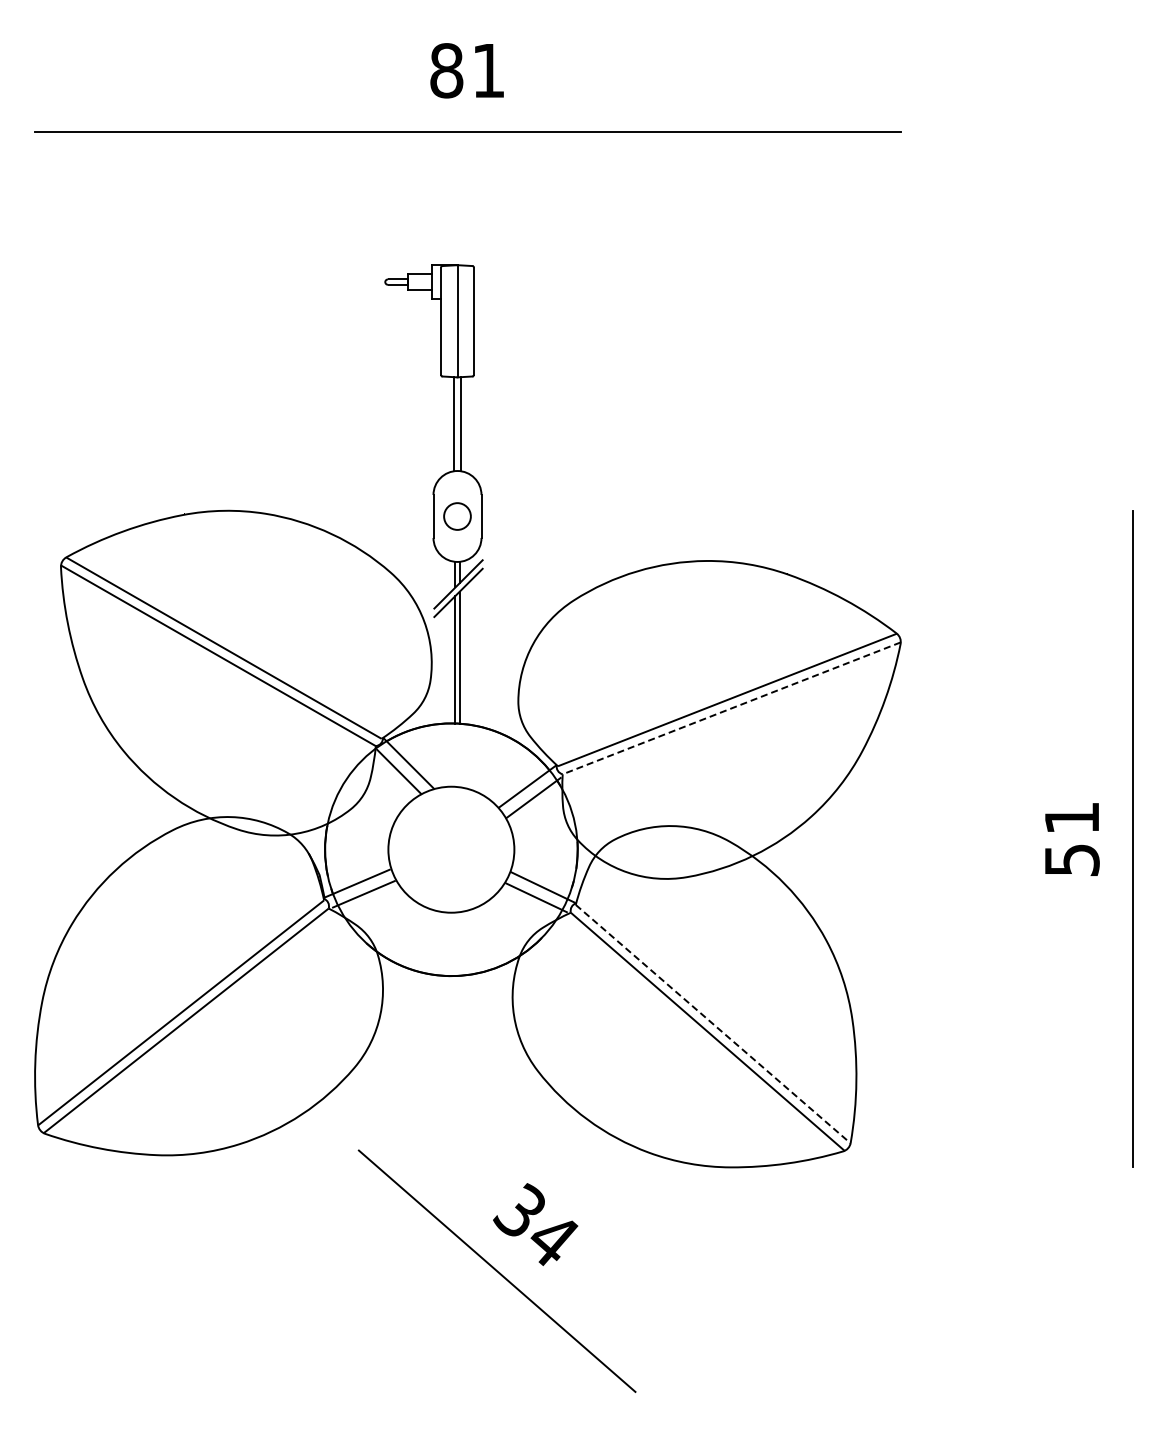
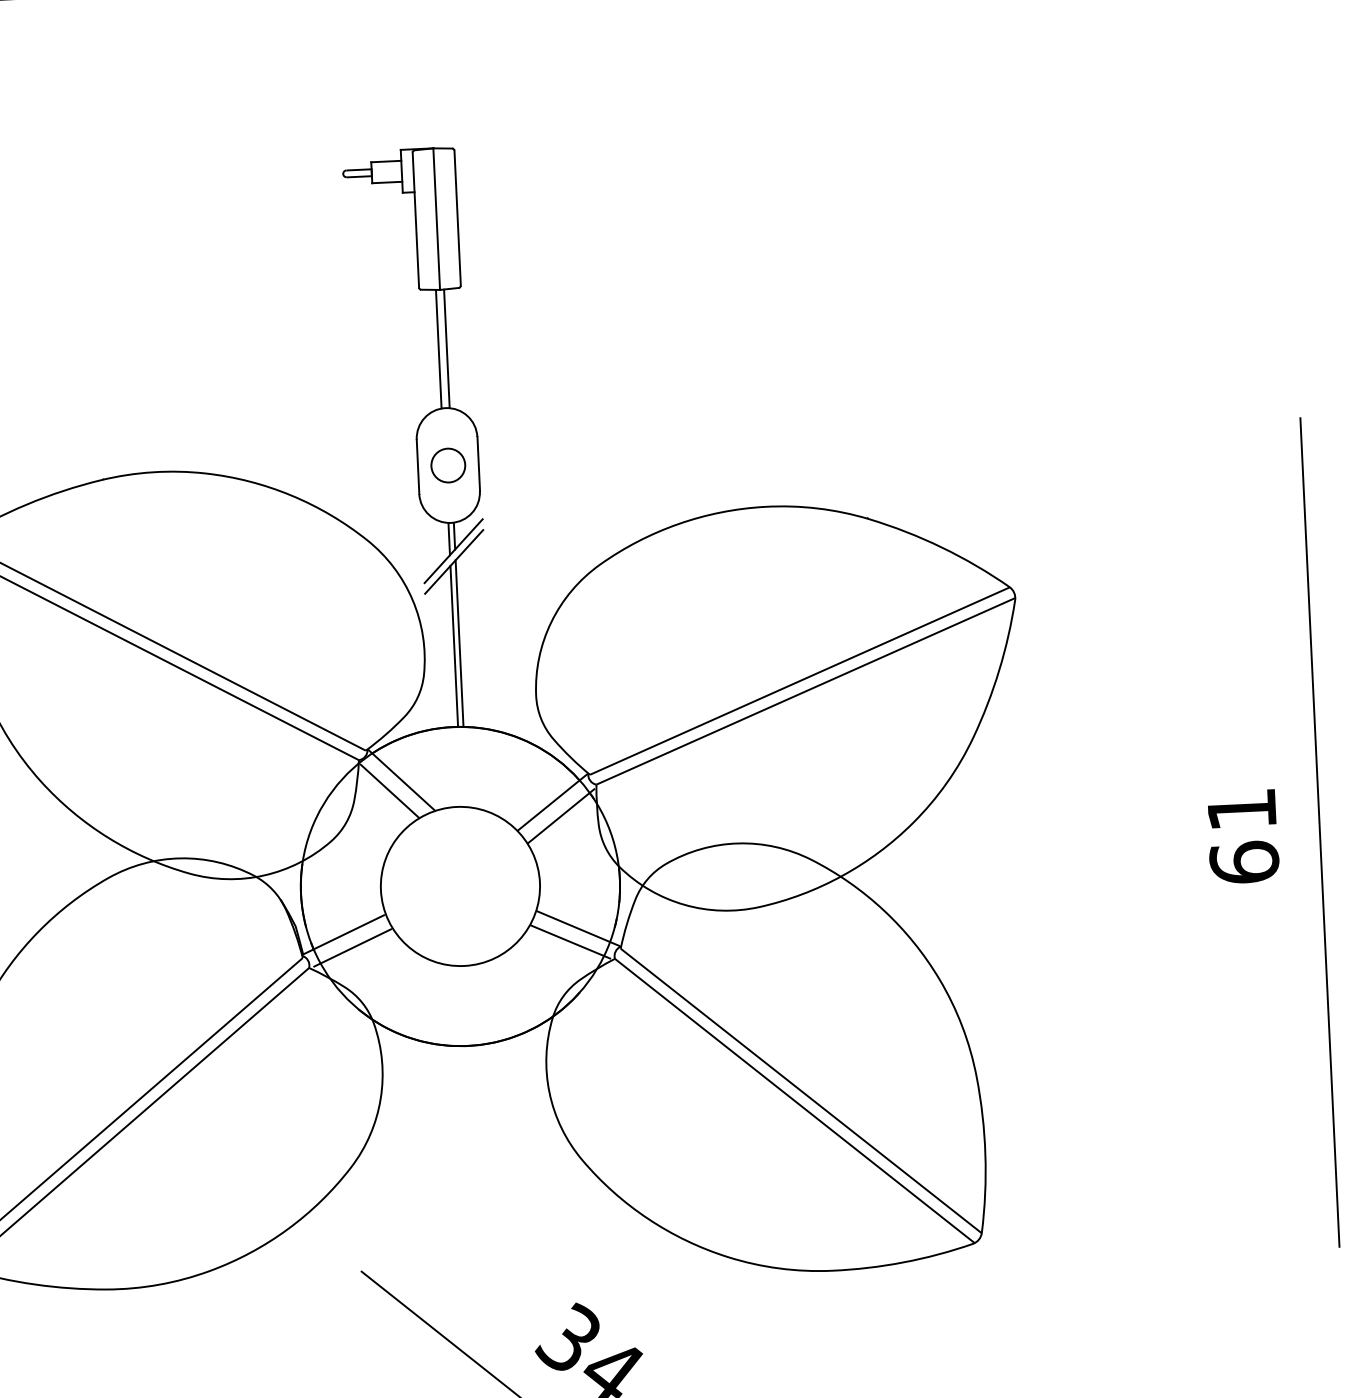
line: (731, 708) -> (805, 691), dashed -> solid
text: (1071, 859) -> (1243, 861), 51 -> 61
line: (713, 1024) -> (801, 1091), dashed -> solid

